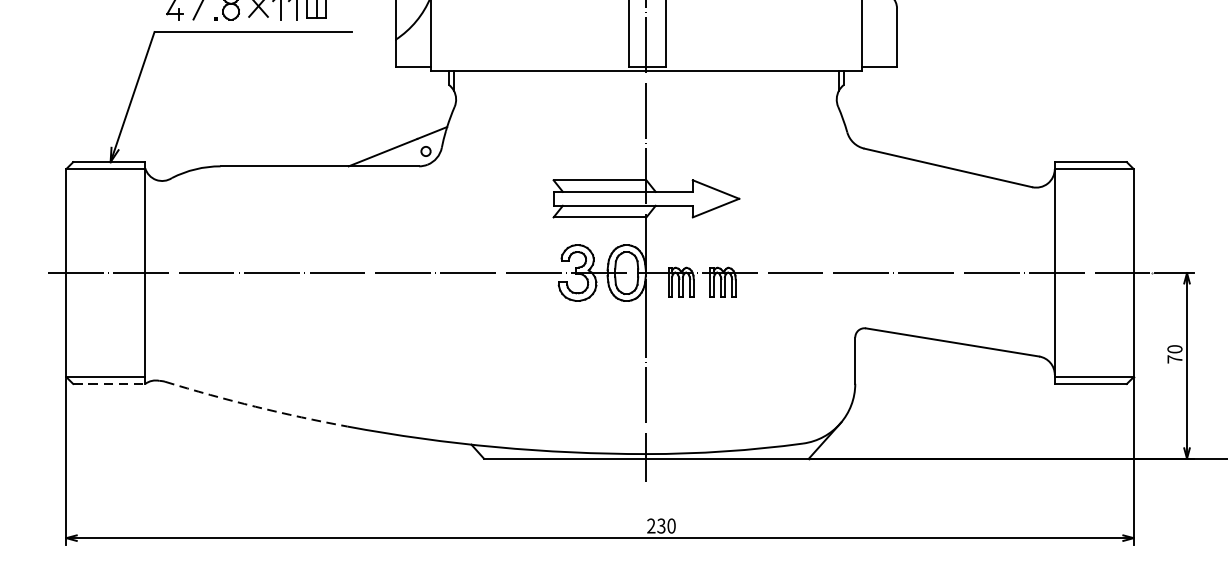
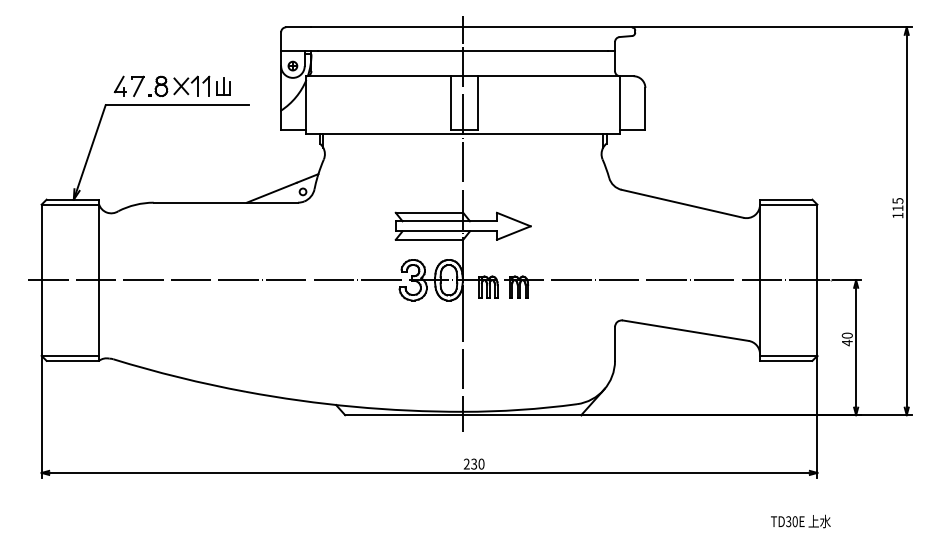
text: (1175, 358) -> (847, 342), 70 -> 40
line: (110, 383) -> (73, 360), dashed -> solid
arc: (256, 406) -> (179, 377), dashed -> solid

